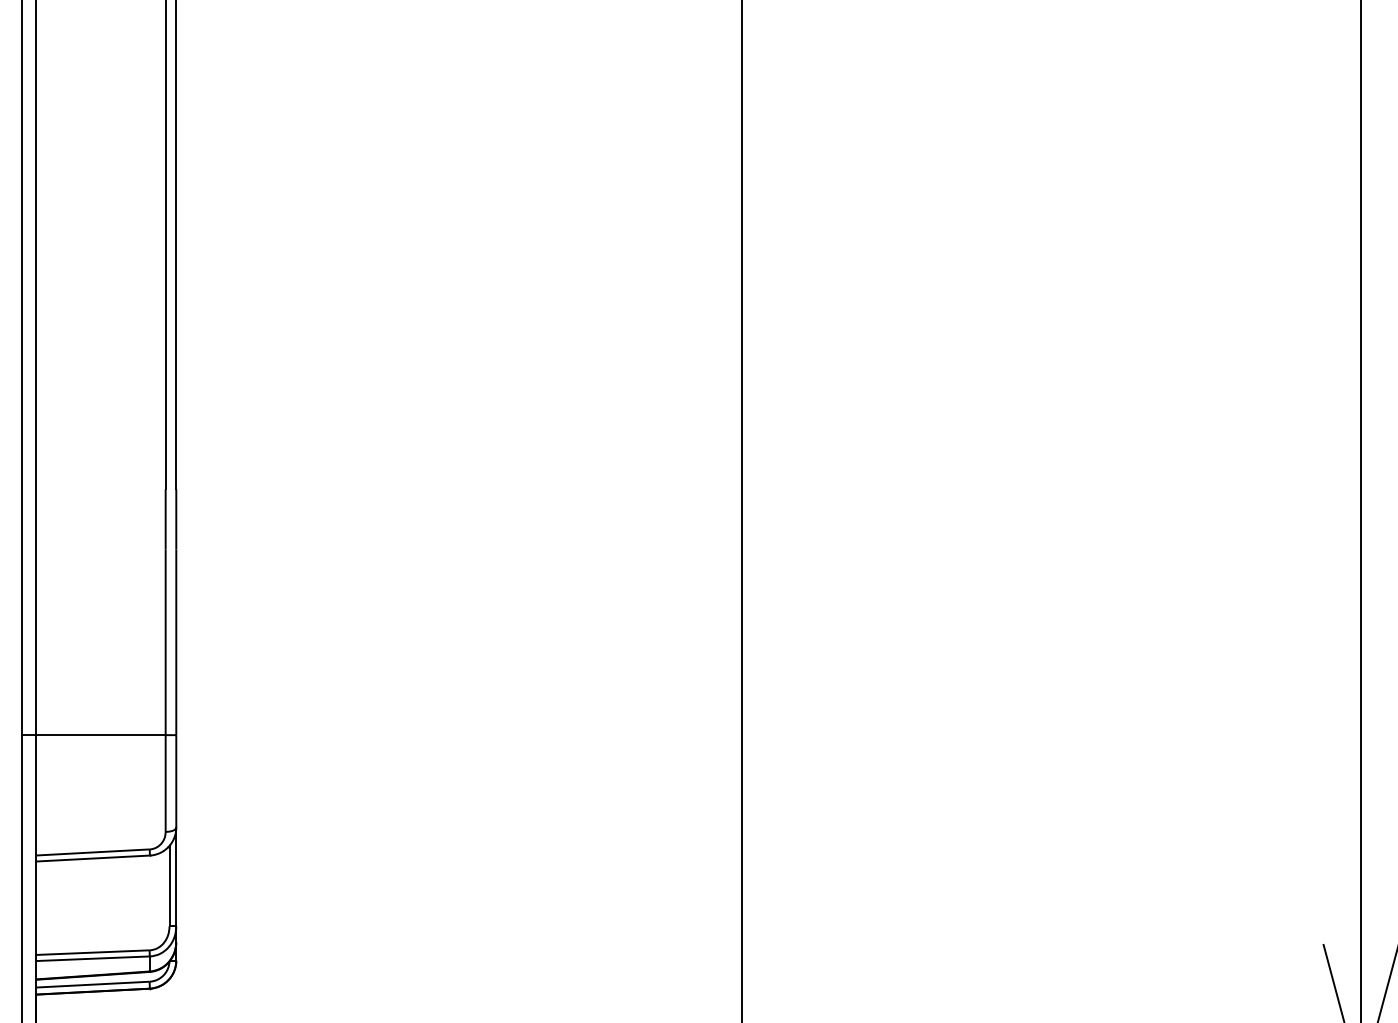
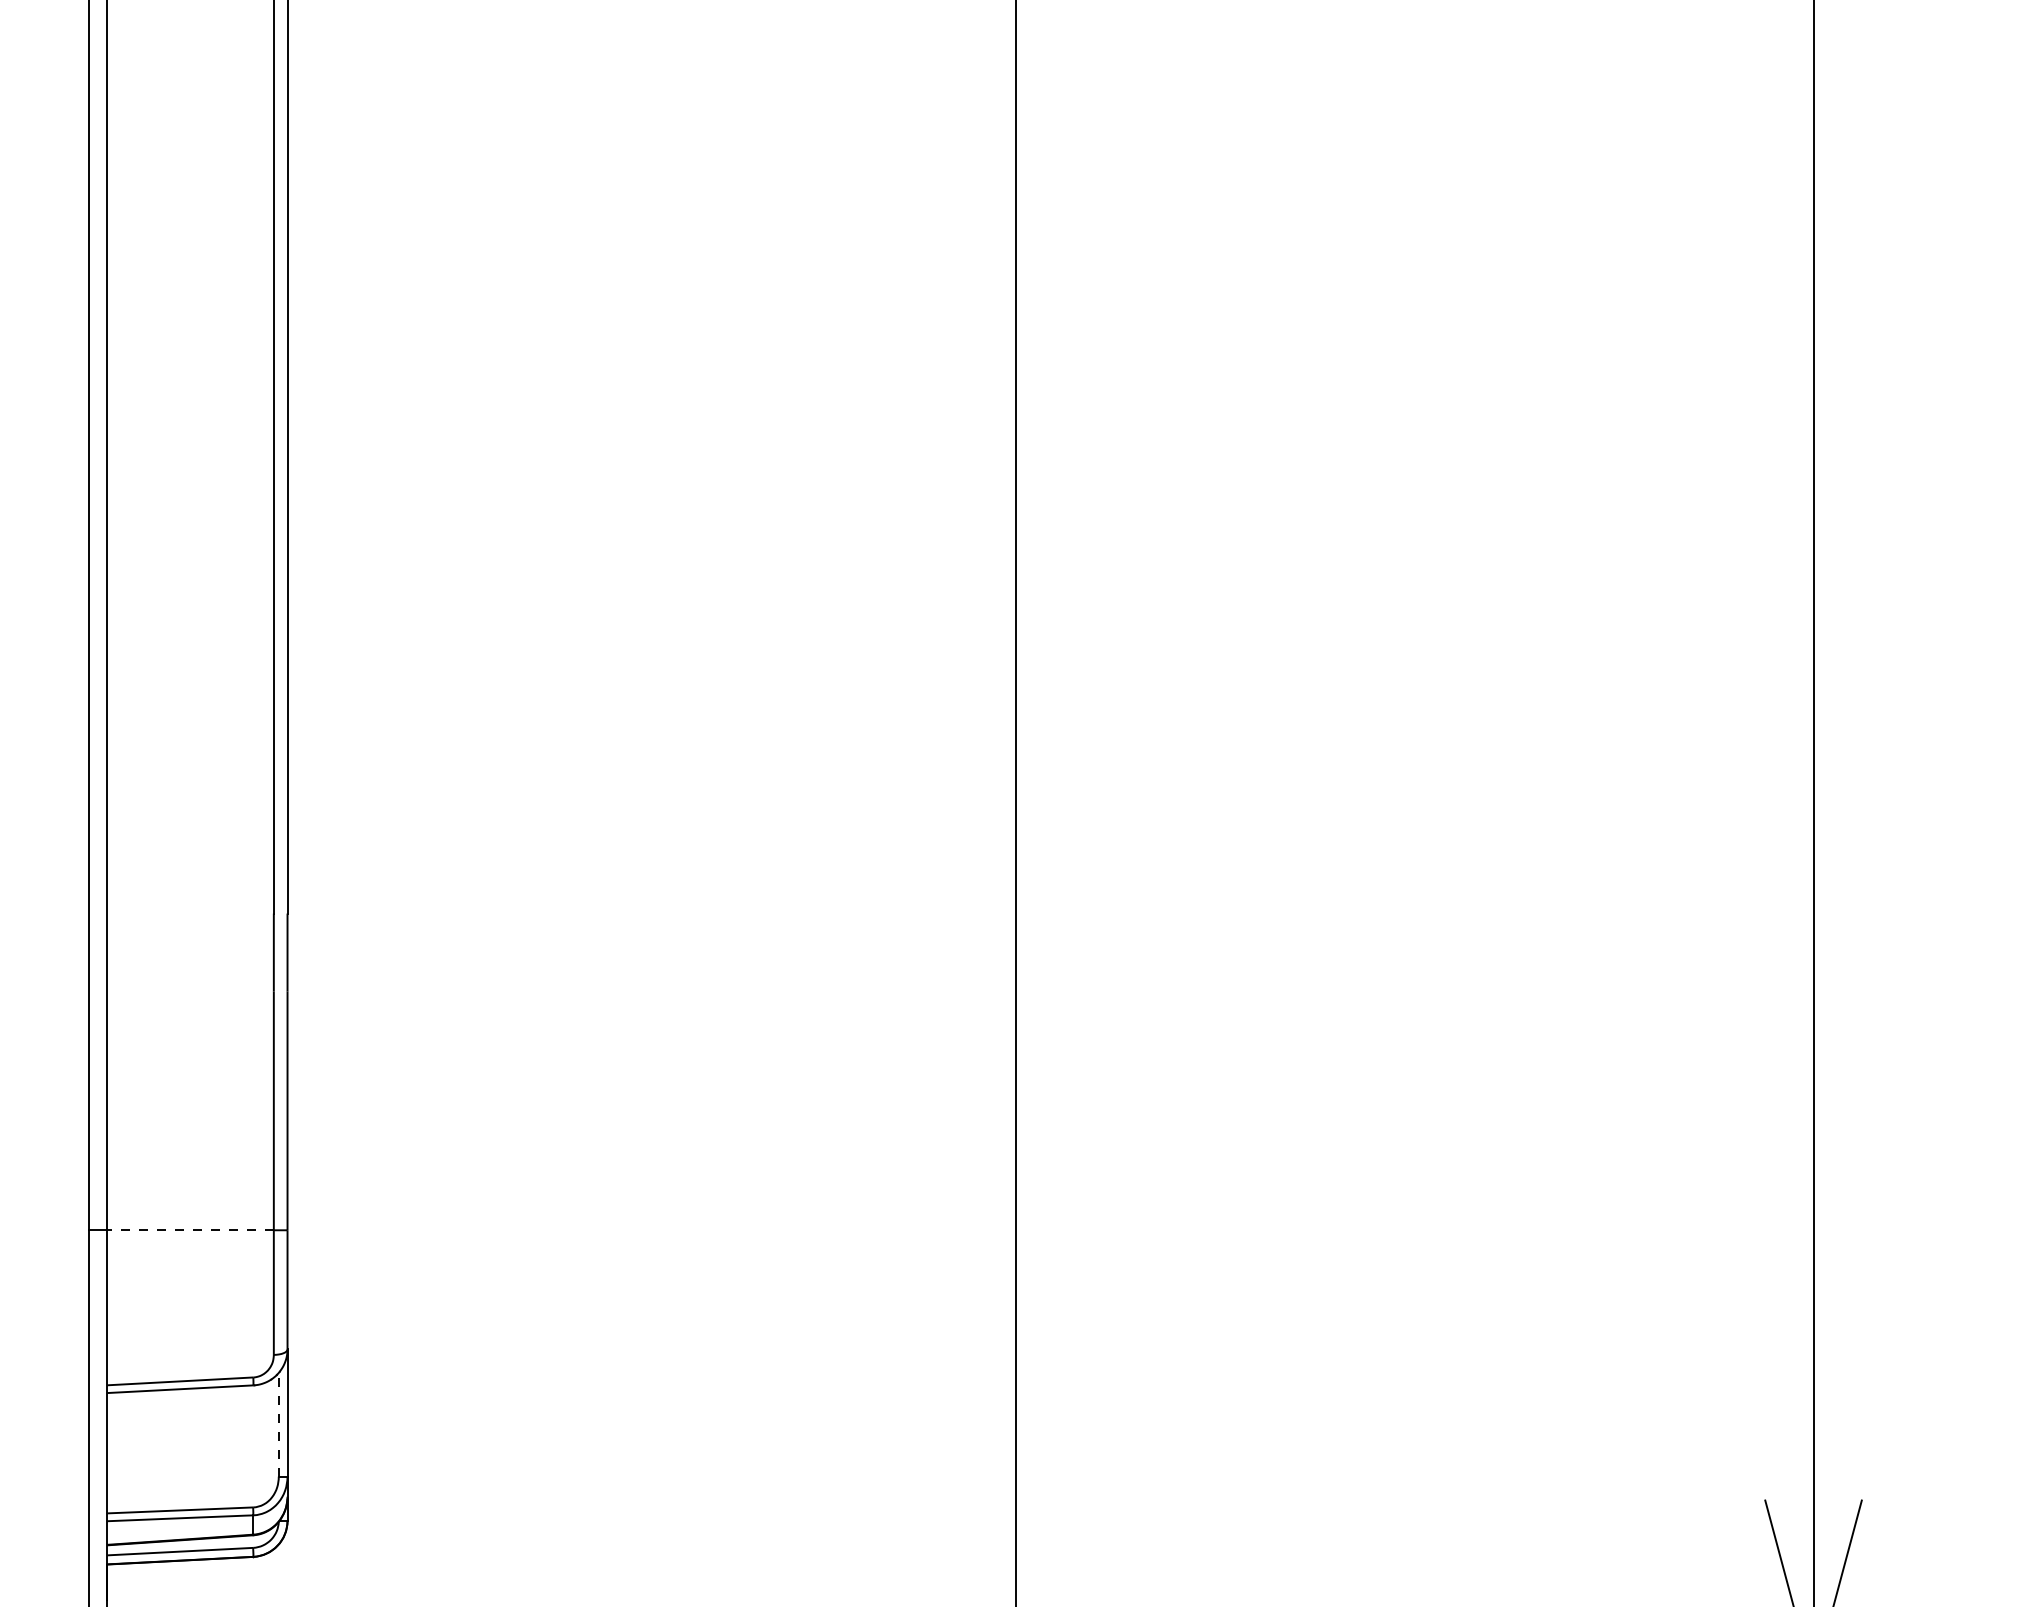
line: (100, 735) -> (190, 1230), solid -> dashed
line: (169, 885) -> (278, 1424), solid -> dashed

